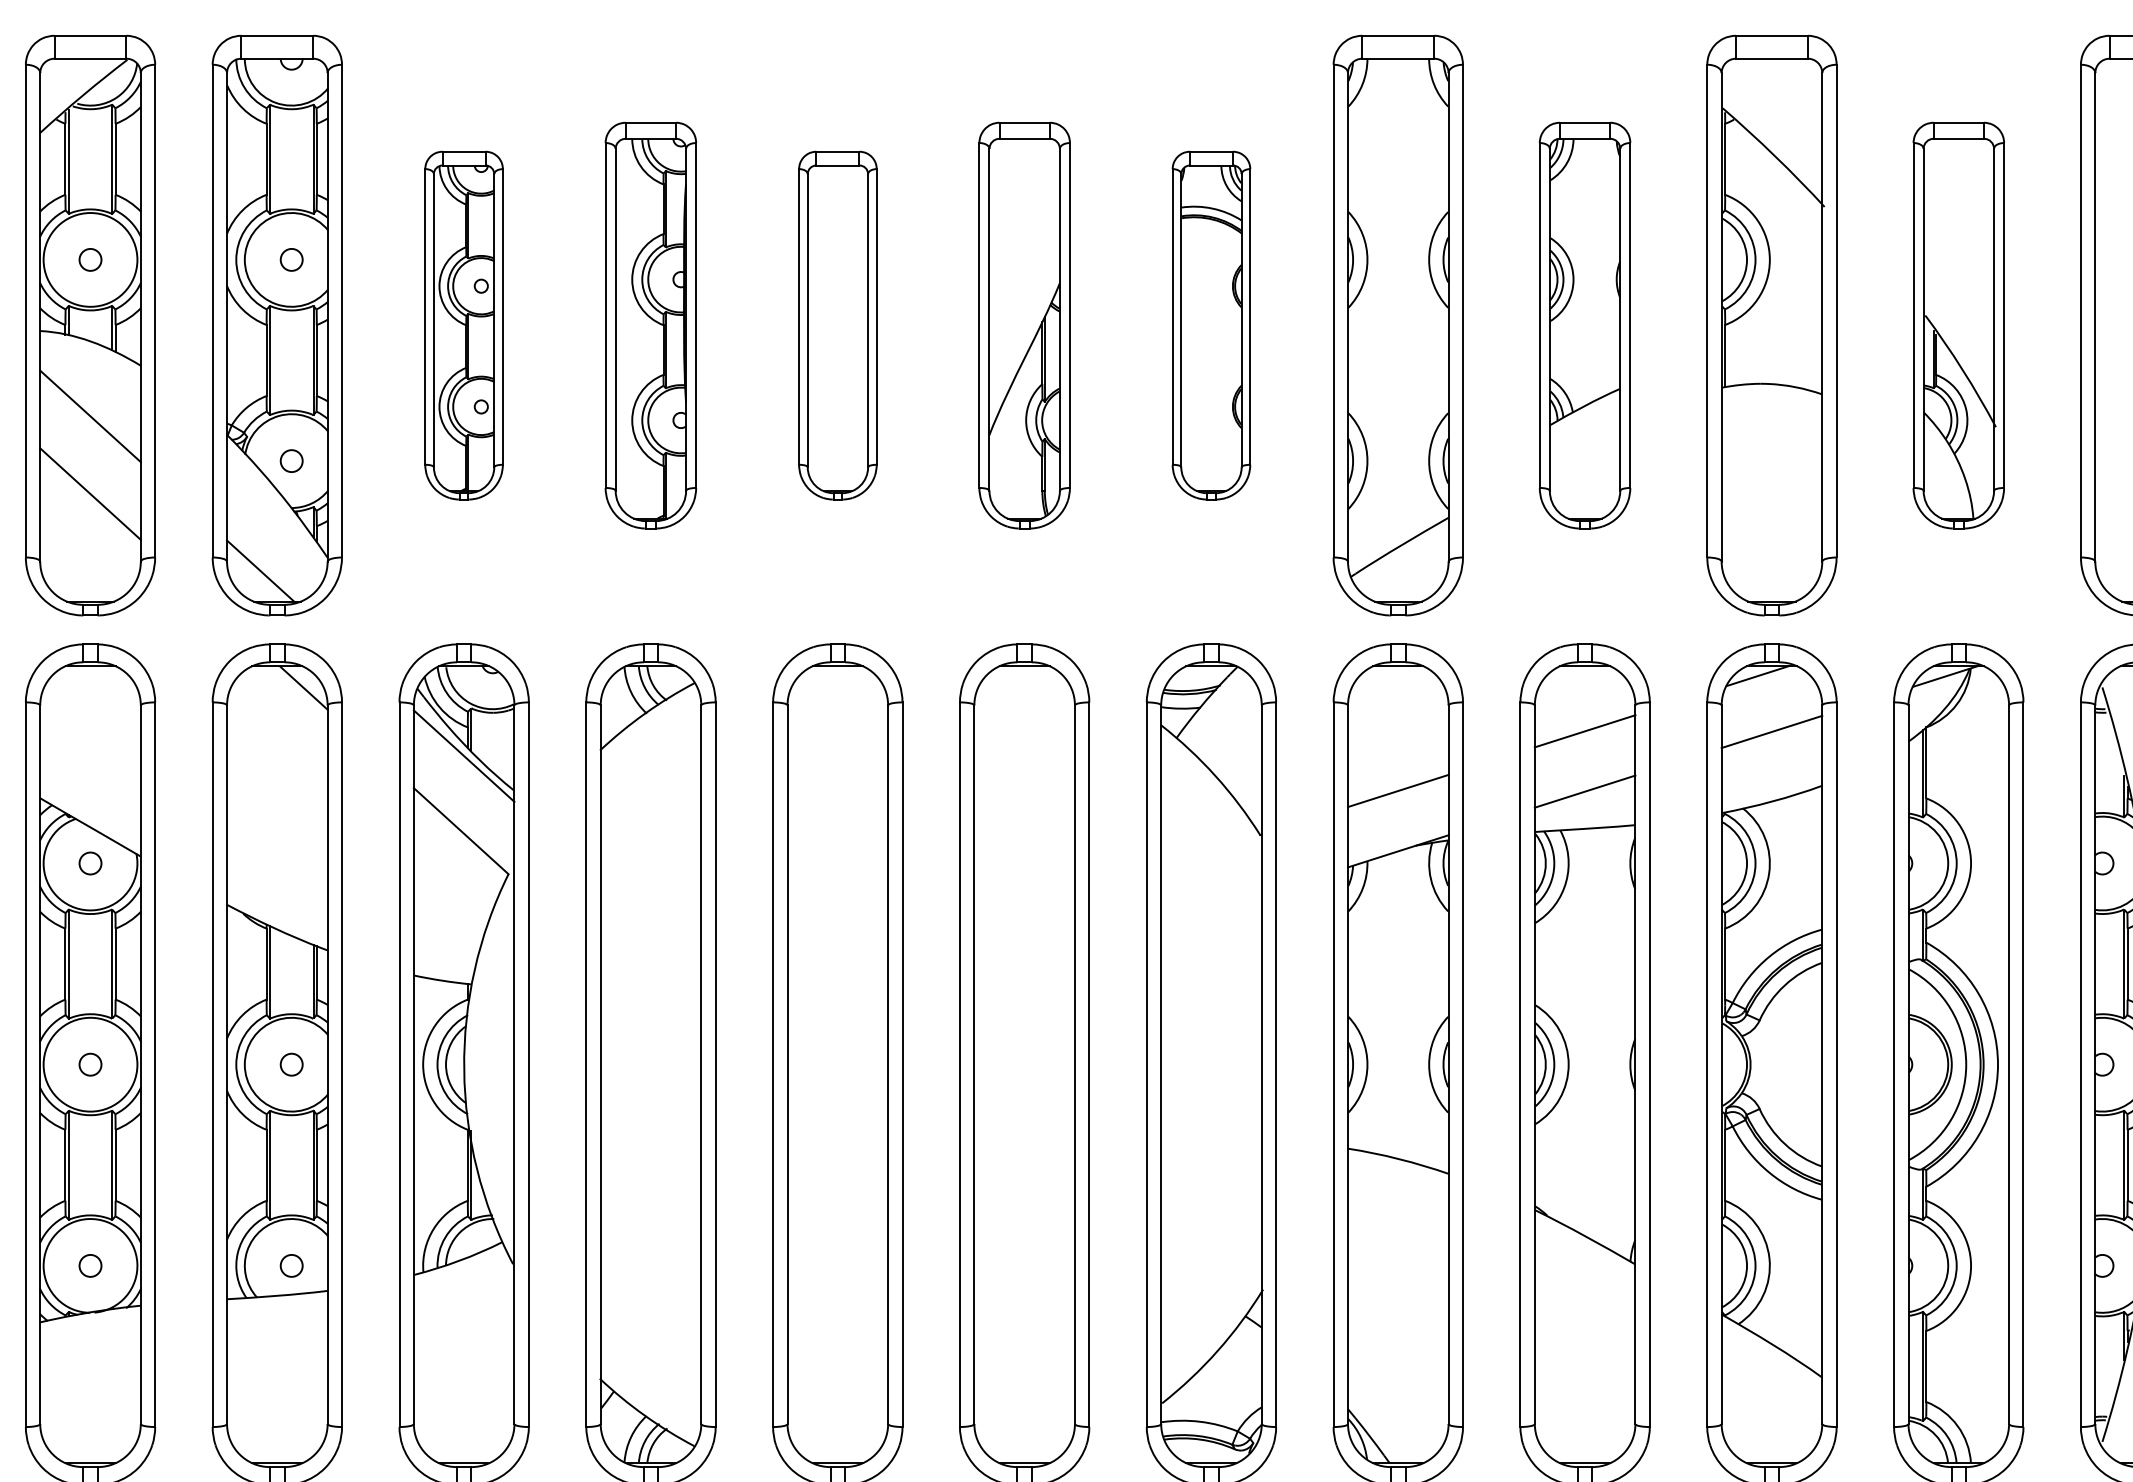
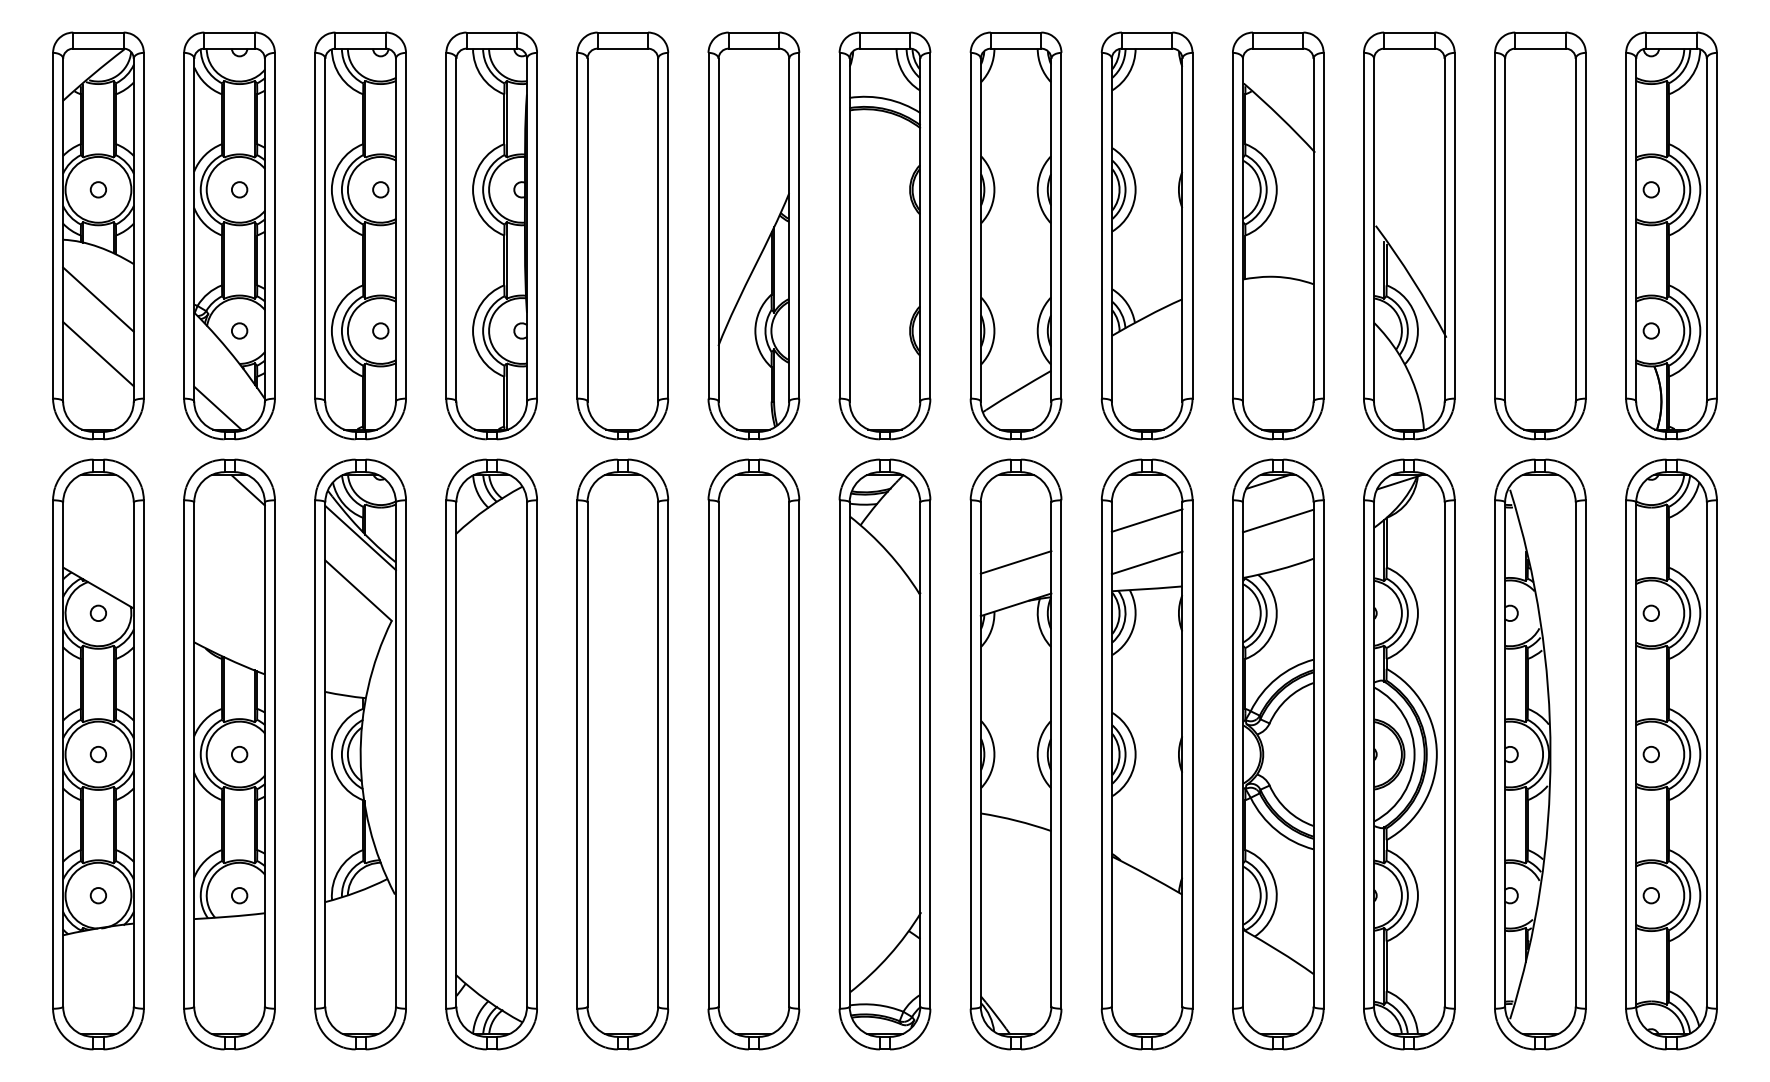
part: (463, 324) -> (360, 235), size x1.67
part: (650, 324) -> (491, 235), size x1.43
part: (837, 324) -> (622, 235), size x1.67
part: (1024, 324) -> (753, 235), size x1.43
part: (1210, 324) -> (884, 235), size x1.67
part: (1584, 324) -> (1146, 235), size x1.43
part: (1959, 324) -> (1409, 235), size x1.43

